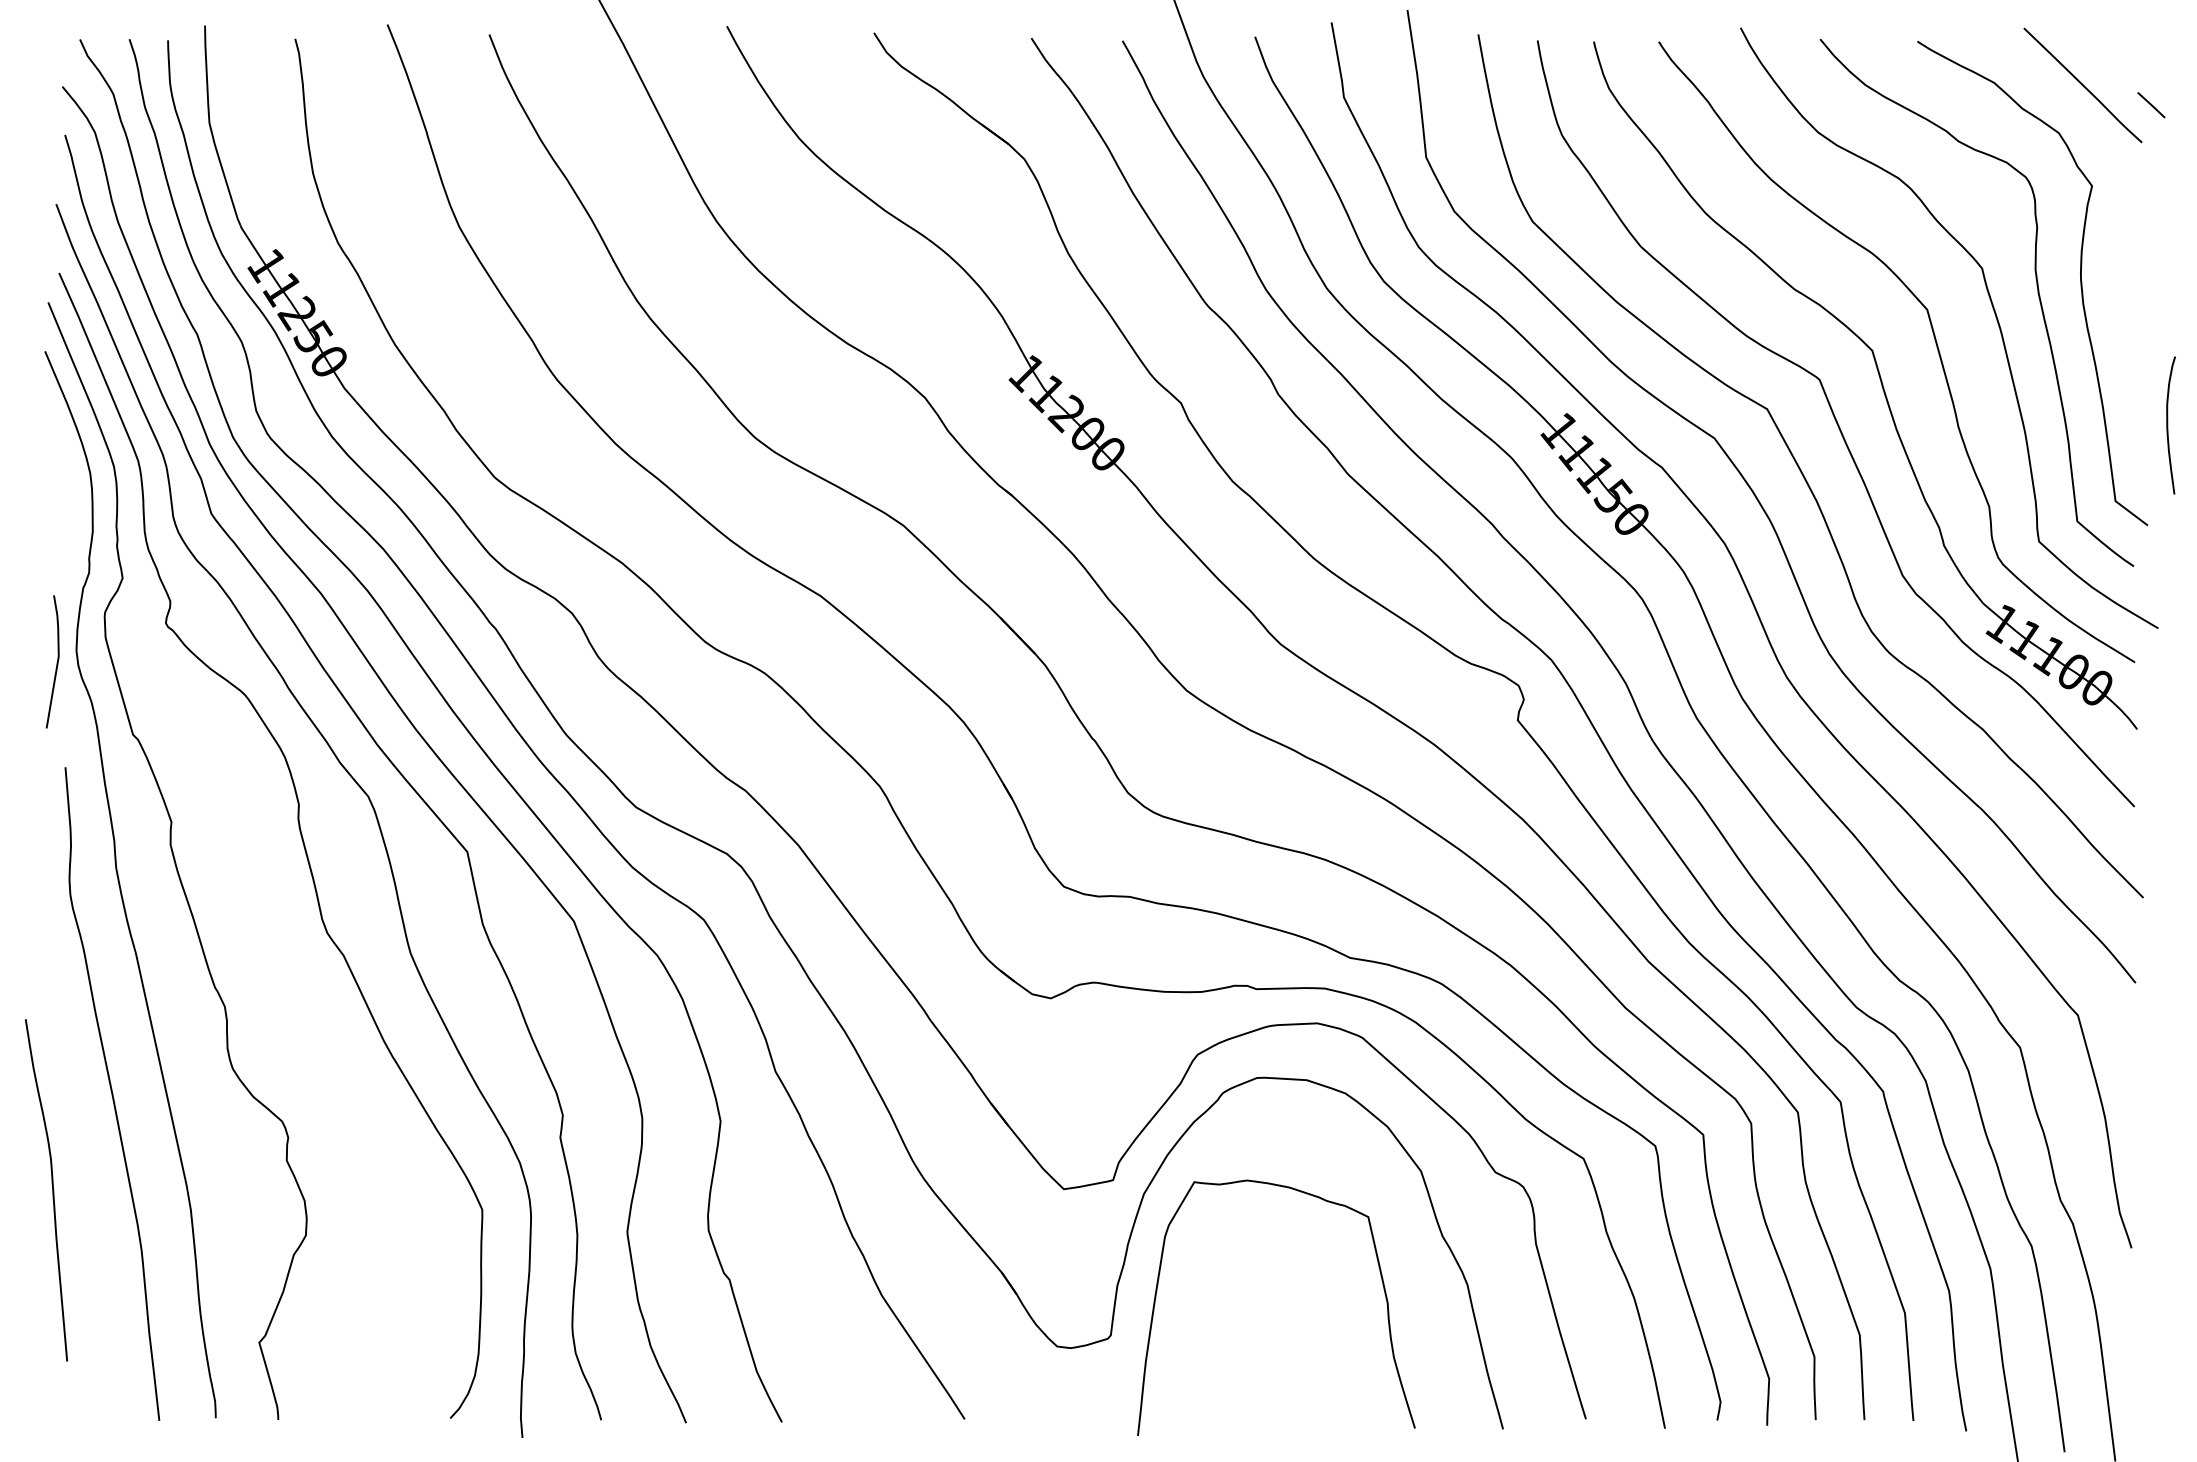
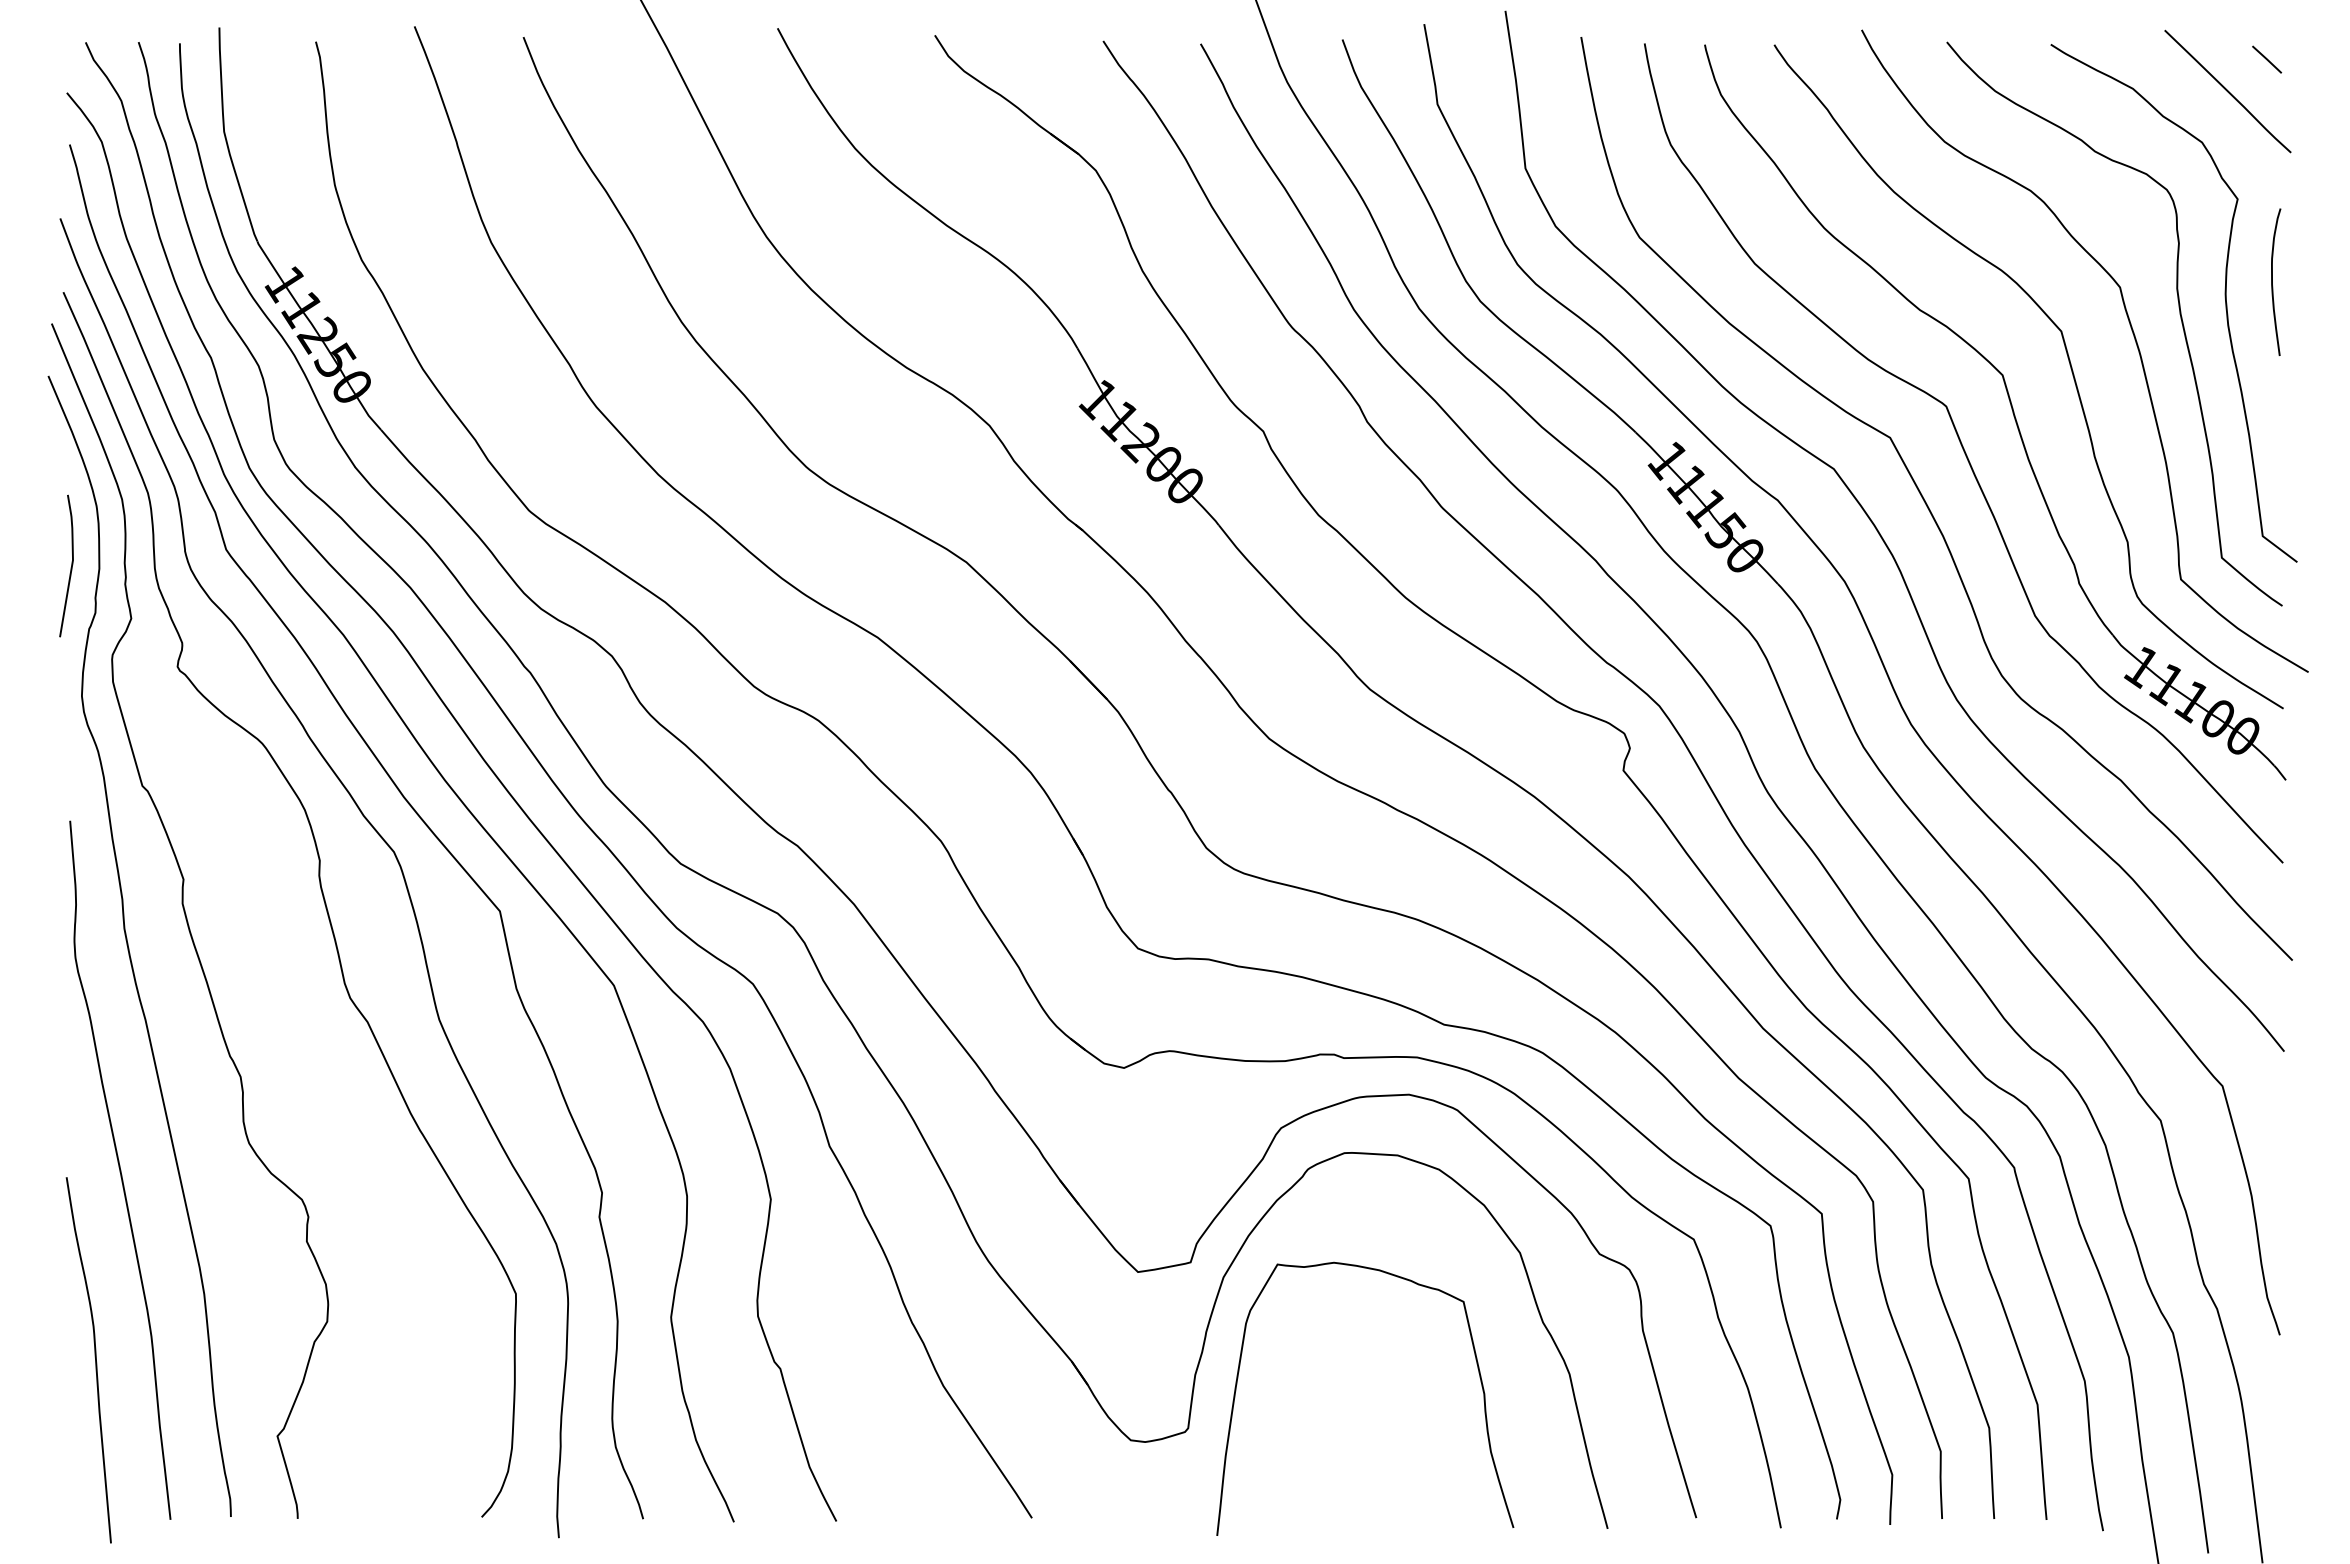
line: (2151, 105) -> (2267, 59), moved
curve: (2167, 424) -> (2272, 281), moved
curve: (56, 663) -> (70, 567), moved
curve: (51, 1187) -> (94, 1357), moved

